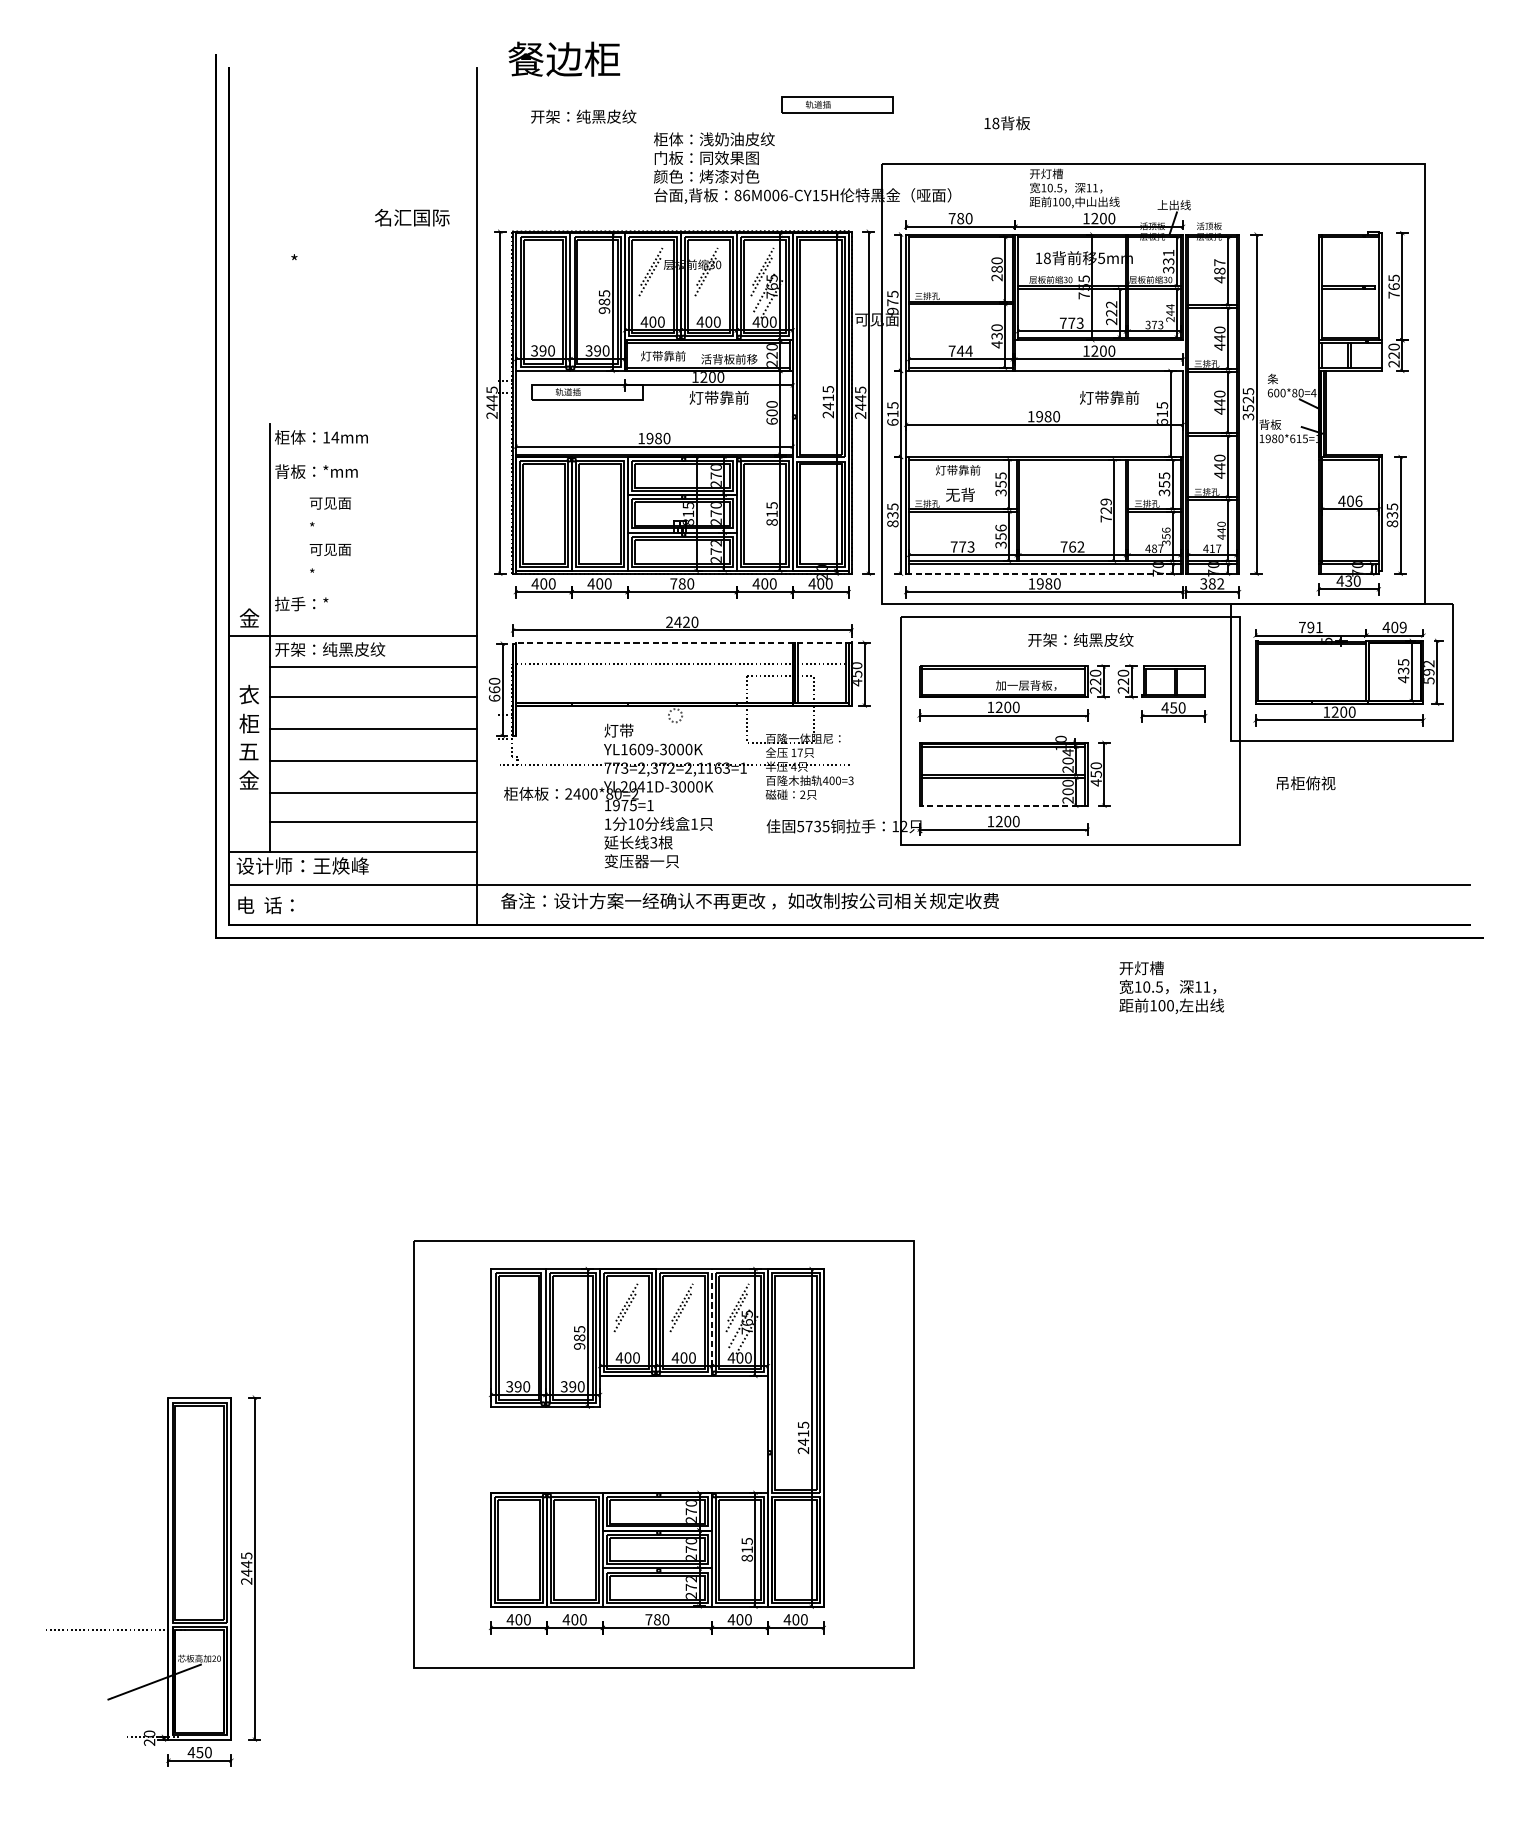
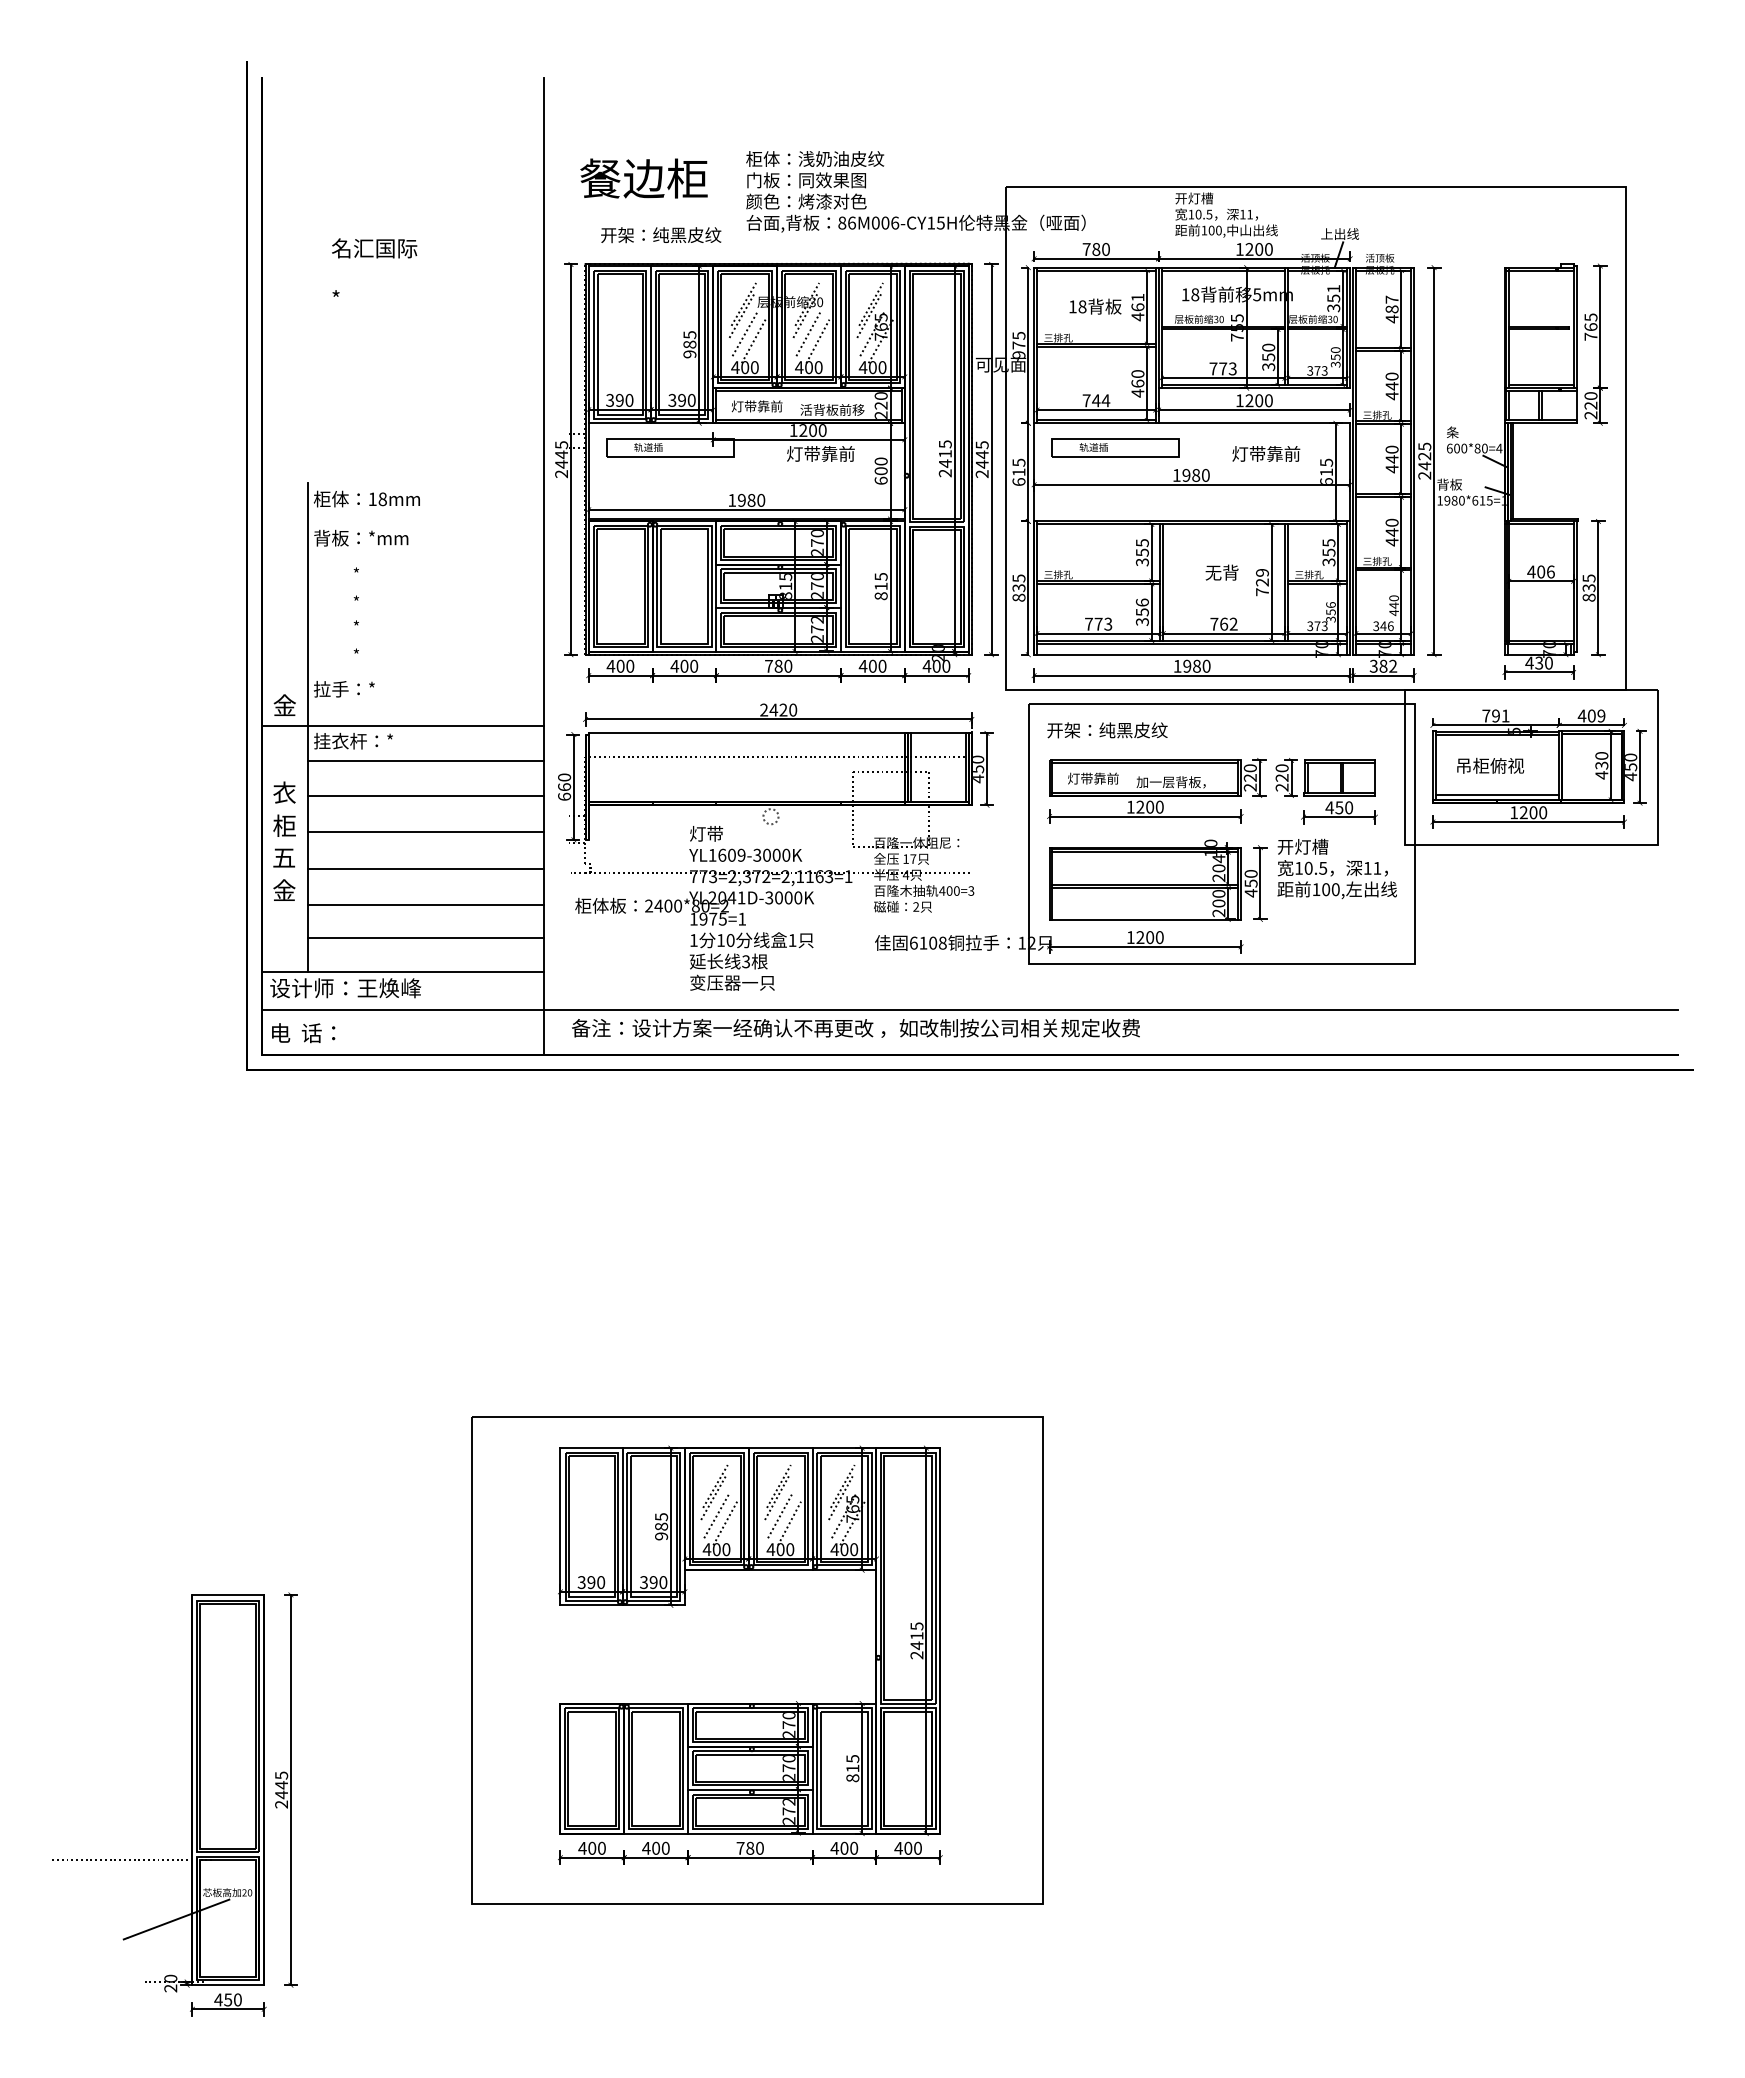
text: (563, 59) -> (643, 178), moved
part: (837, 104) -> (1115, 447), moved
text: (583, 117) -> (661, 235), moved
text: (1007, 123) -> (1095, 306), moved
text: (412, 217) -> (374, 248), moved
text: (1168, 261) -> (1333, 298), 331 -> 351
text: (996, 269) -> (1137, 307), 280 -> 461
line: (652, 293) -> (744, 334), added
line: (708, 293) -> (808, 334), added
line: (660, 299) -> (753, 341), added
line: (716, 299) -> (817, 341), added
text: (1111, 313) -> (1268, 357), 222 -> 350
text: (1170, 313) -> (1335, 357), 244 -> 350
text: (996, 336) -> (1137, 383), 430 -> 460
text: (1248, 412) -> (1424, 470), 3525 -> 2425
text: (335, 437) -> (382, 499), 14mm -> 18mm
text: (958, 470) -> (1093, 778), moved
text: (959, 494) -> (1221, 572), moved
text: (329, 503) -> (376, 574), 可见面 -> *
text: (329, 549) -> (376, 627), 可见面 -> *
text: (1154, 549) -> (1317, 626), 487 -> 373
text: (1212, 549) -> (1383, 626), 417 -> 346
line: (1044, 573) -> (1192, 654), dashed -> solid
text: (1080, 640) -> (1107, 730), moved
line: (683, 642) -> (780, 733), dashed -> solid
text: (329, 648) -> (376, 740), 开架：纯黑皮纹 -> 挂衣杆：*
text: (1403, 662) -> (1601, 756), 435 -> 430
text: (1429, 672) -> (1631, 767), 592 -> 450
line: (1312, 697) -> (1497, 795), added
text: (1306, 782) -> (1490, 765), moved
line: (1003, 805) -> (1145, 919), dashed -> solid
text: (812, 825) -> (927, 942), 5735 -> 6108
text: (1171, 987) -> (1336, 868), moved
line: (711, 1321) -> (812, 1508), dashed -> solid
line: (627, 1328) -> (716, 1516), added
line: (683, 1328) -> (779, 1516), added
line: (635, 1335) -> (725, 1523), added
line: (691, 1335) -> (789, 1523), added

